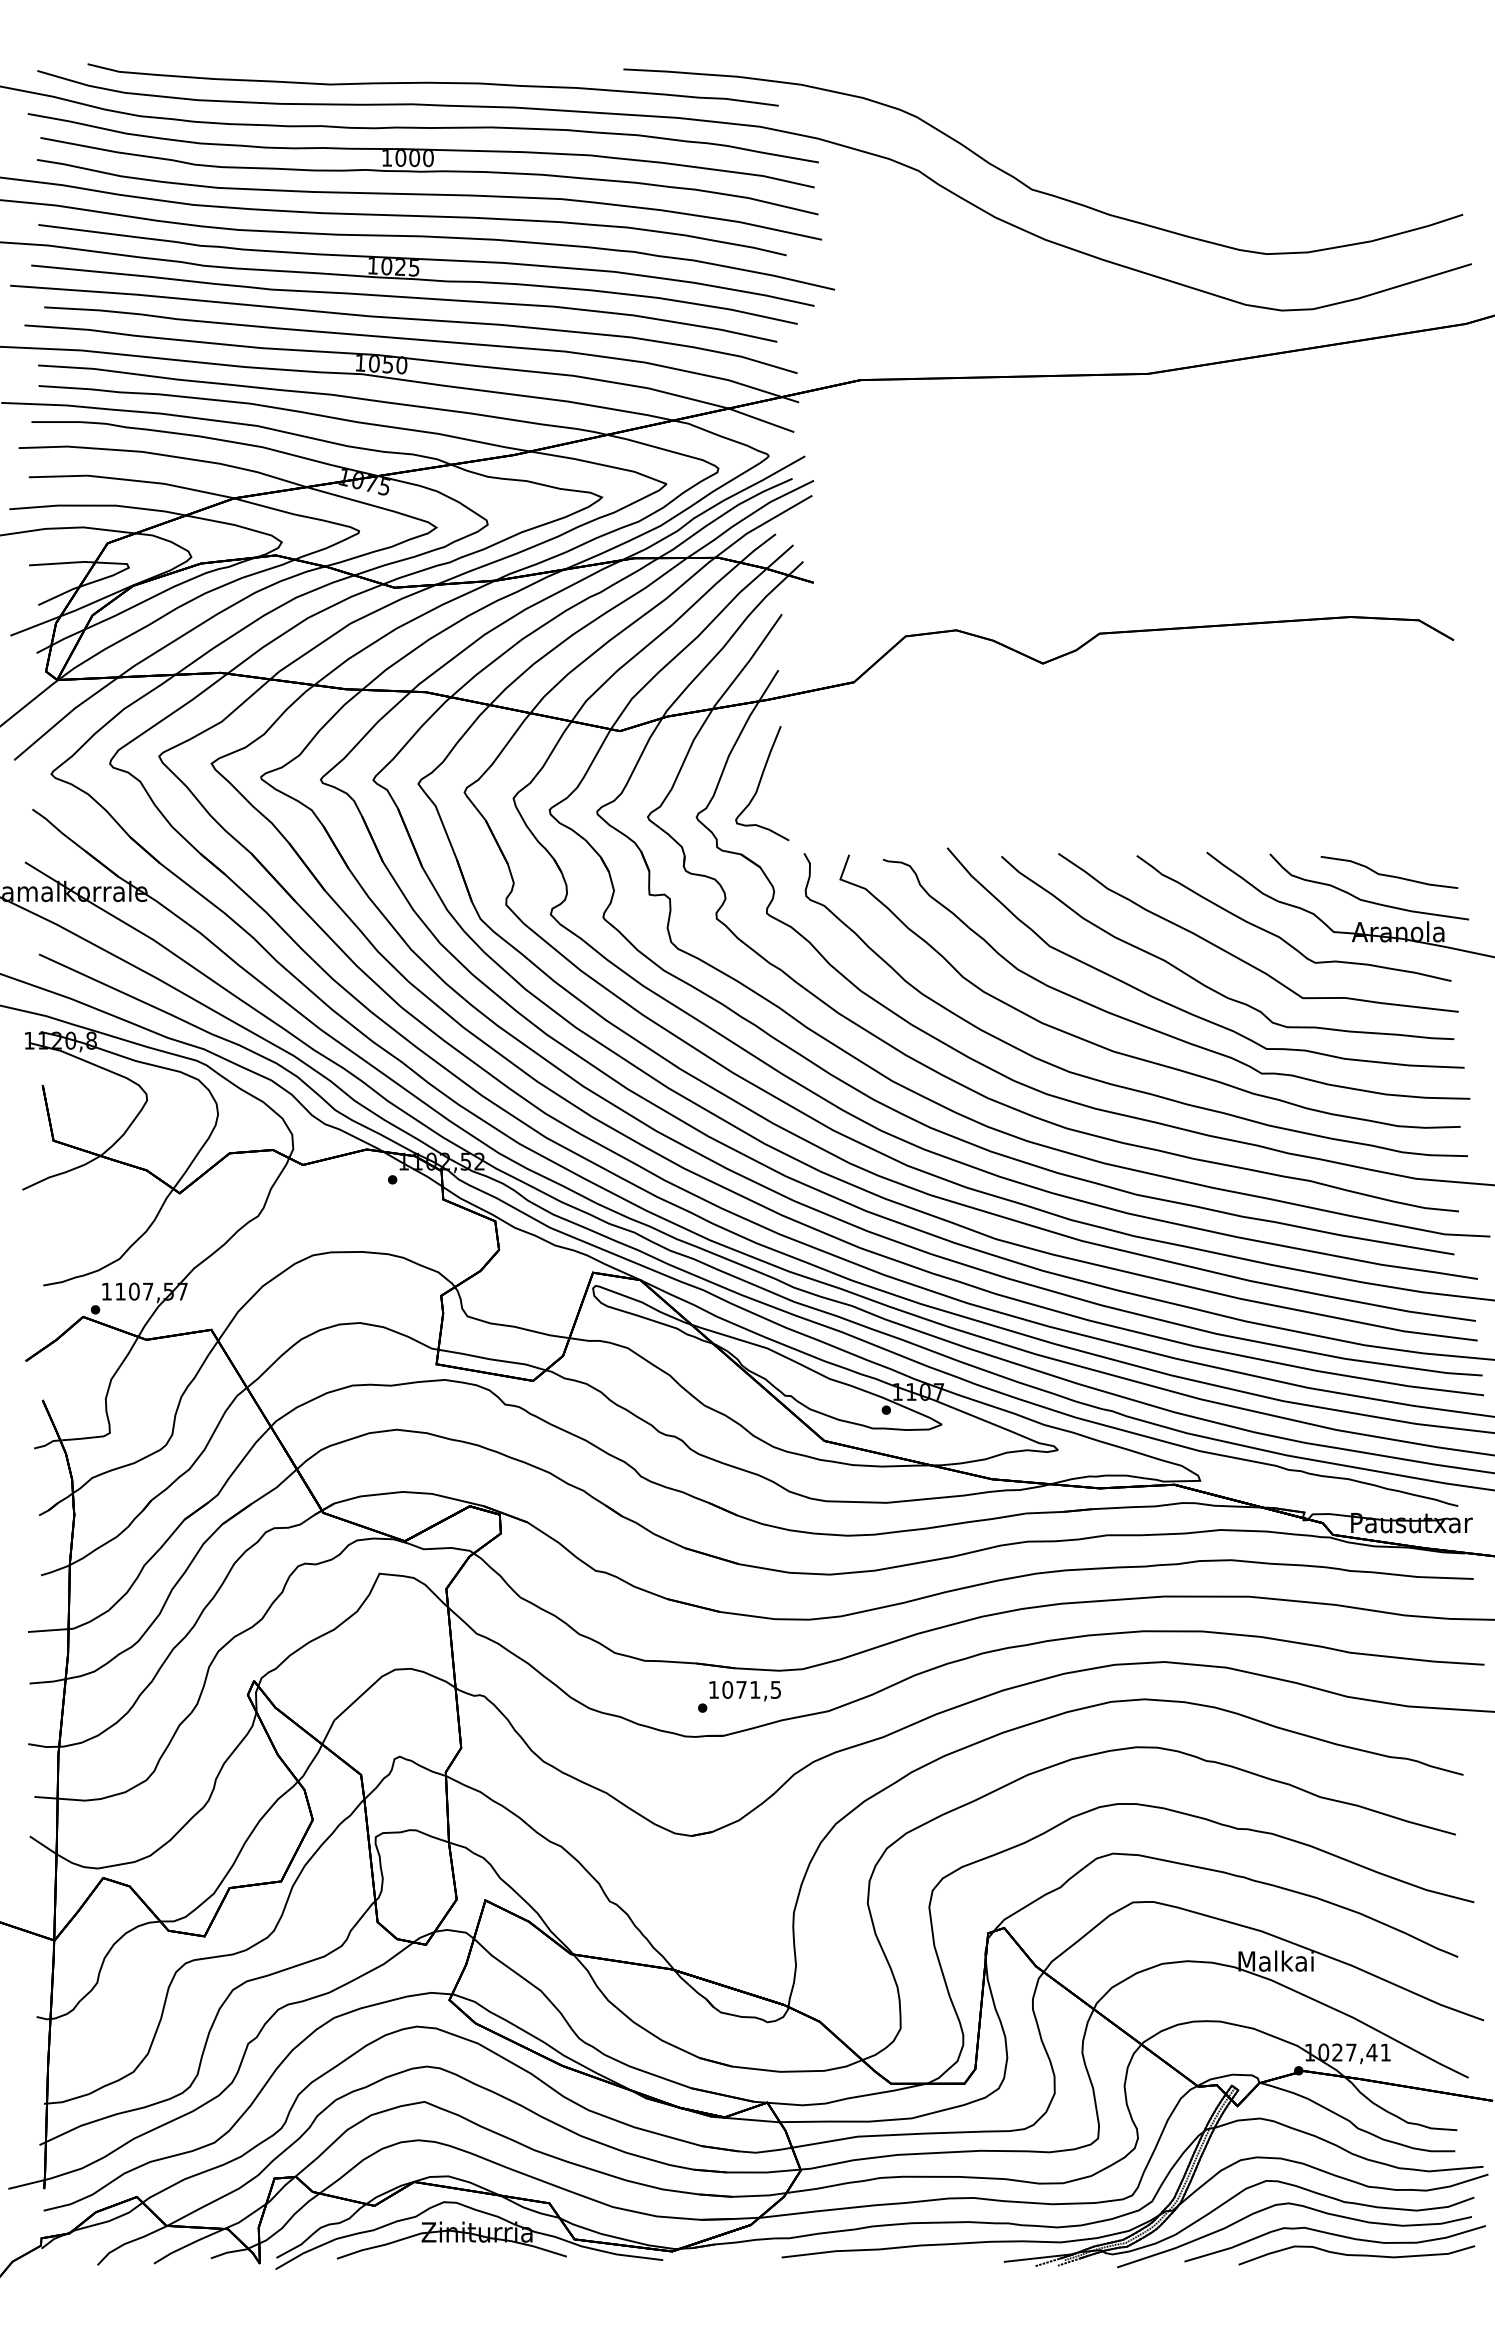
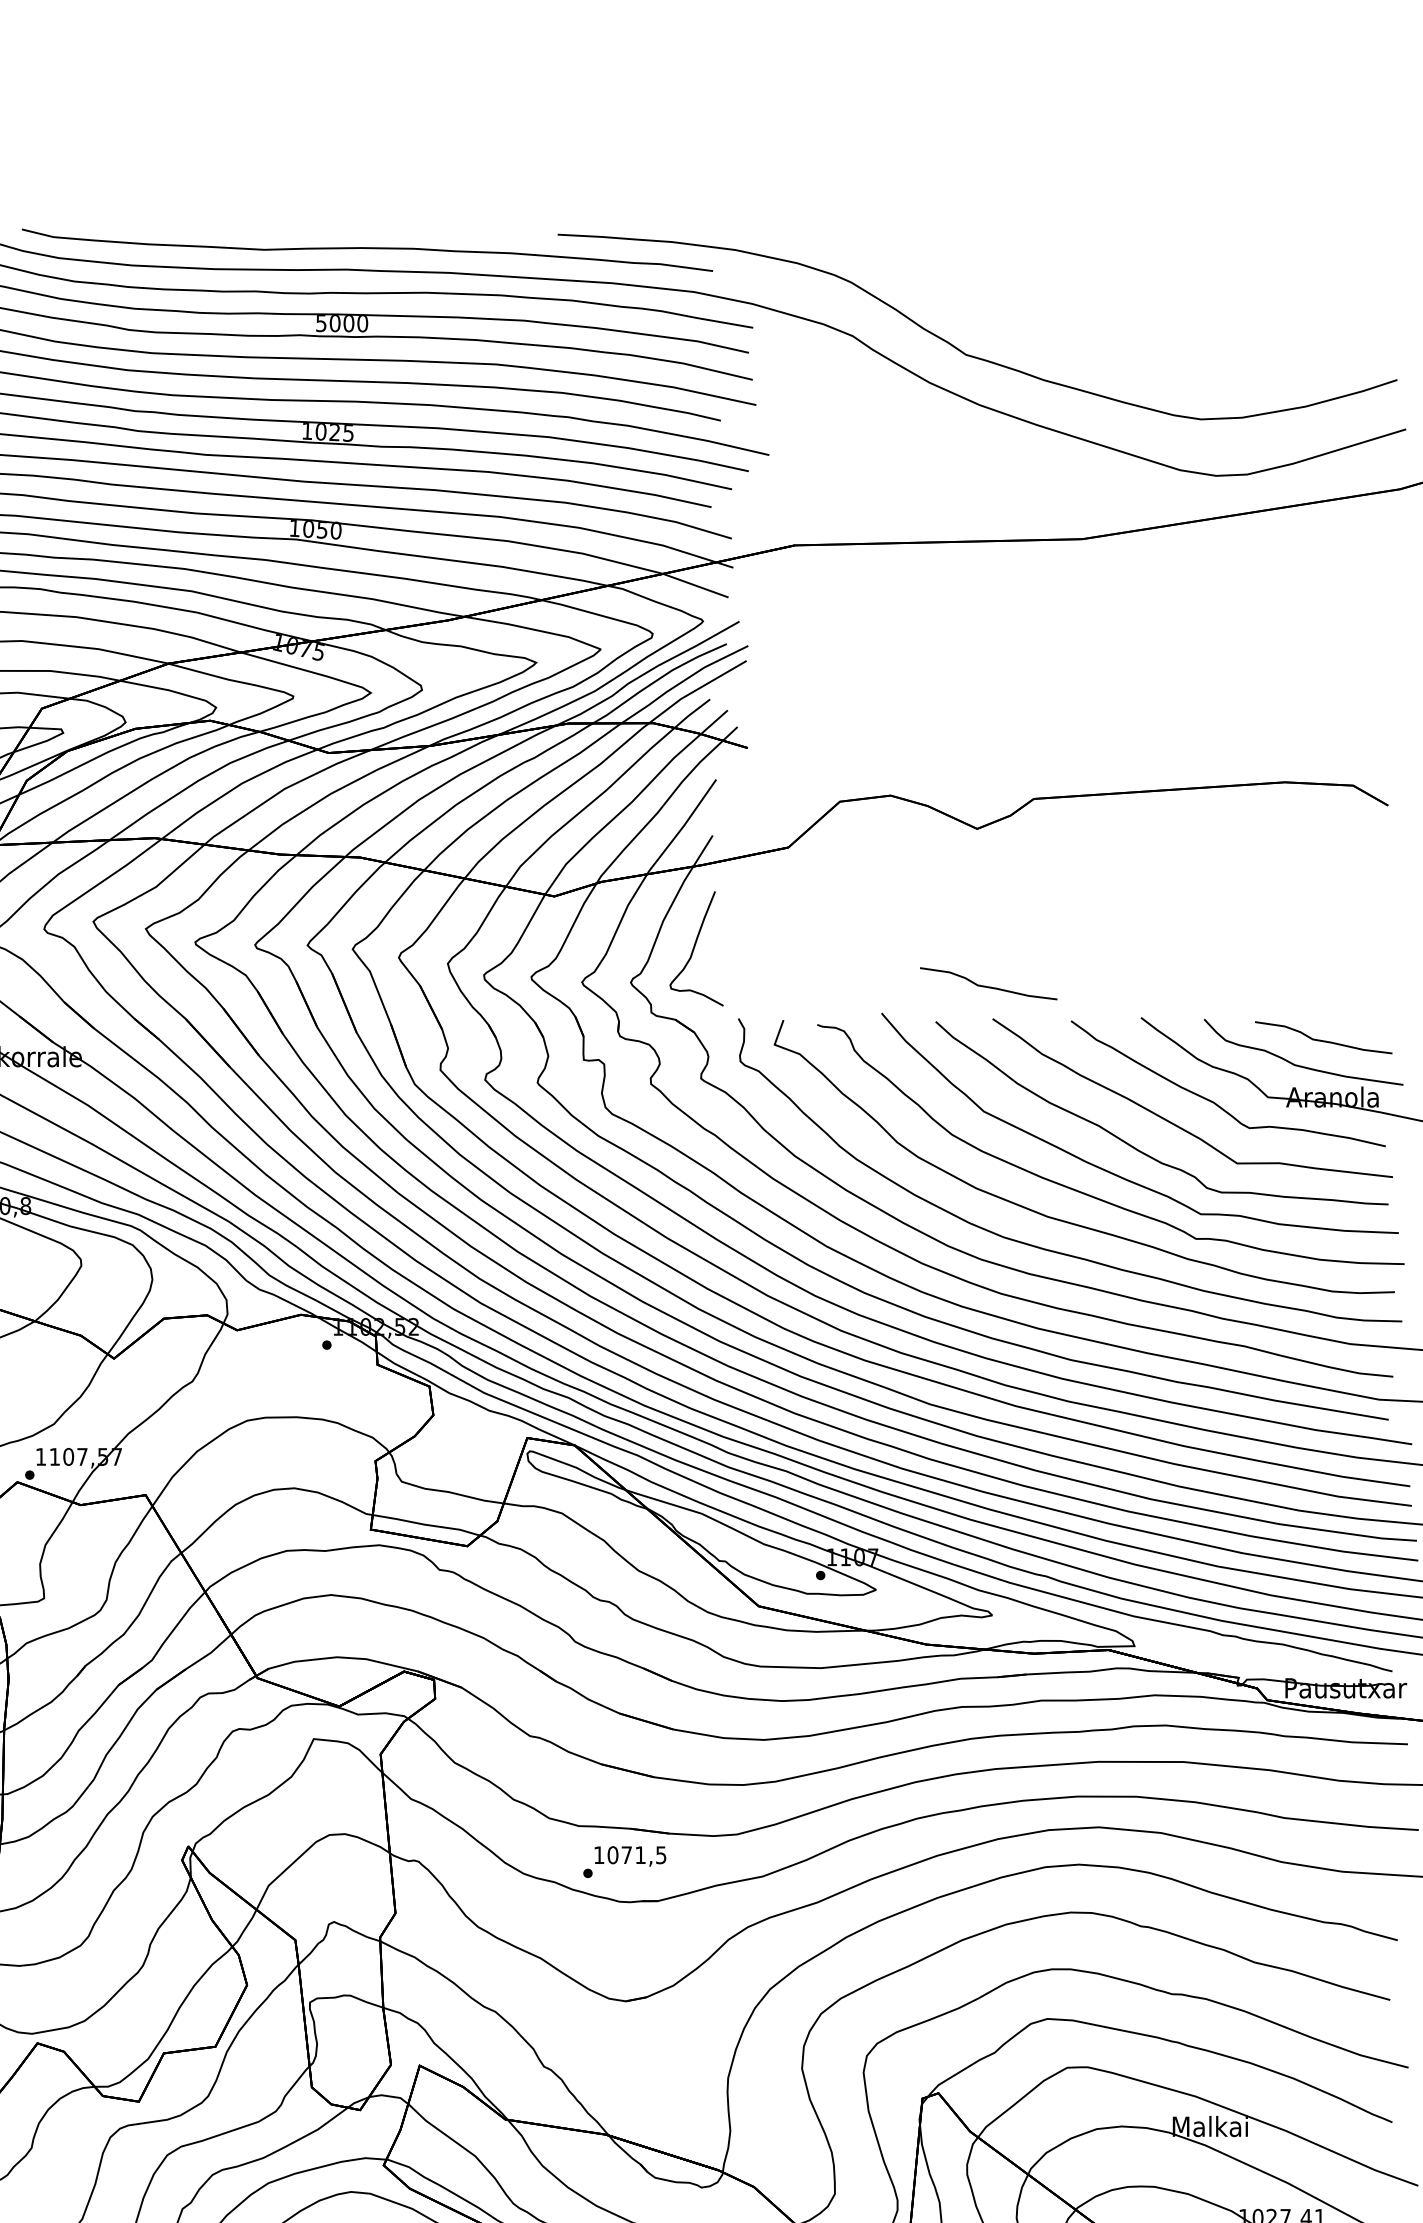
text: (386, 158) -> (320, 323), 1000 -> 5000
curve: (1053, 820) -> (987, 985), added
text: (739, 1696) -> (624, 1861), moved

